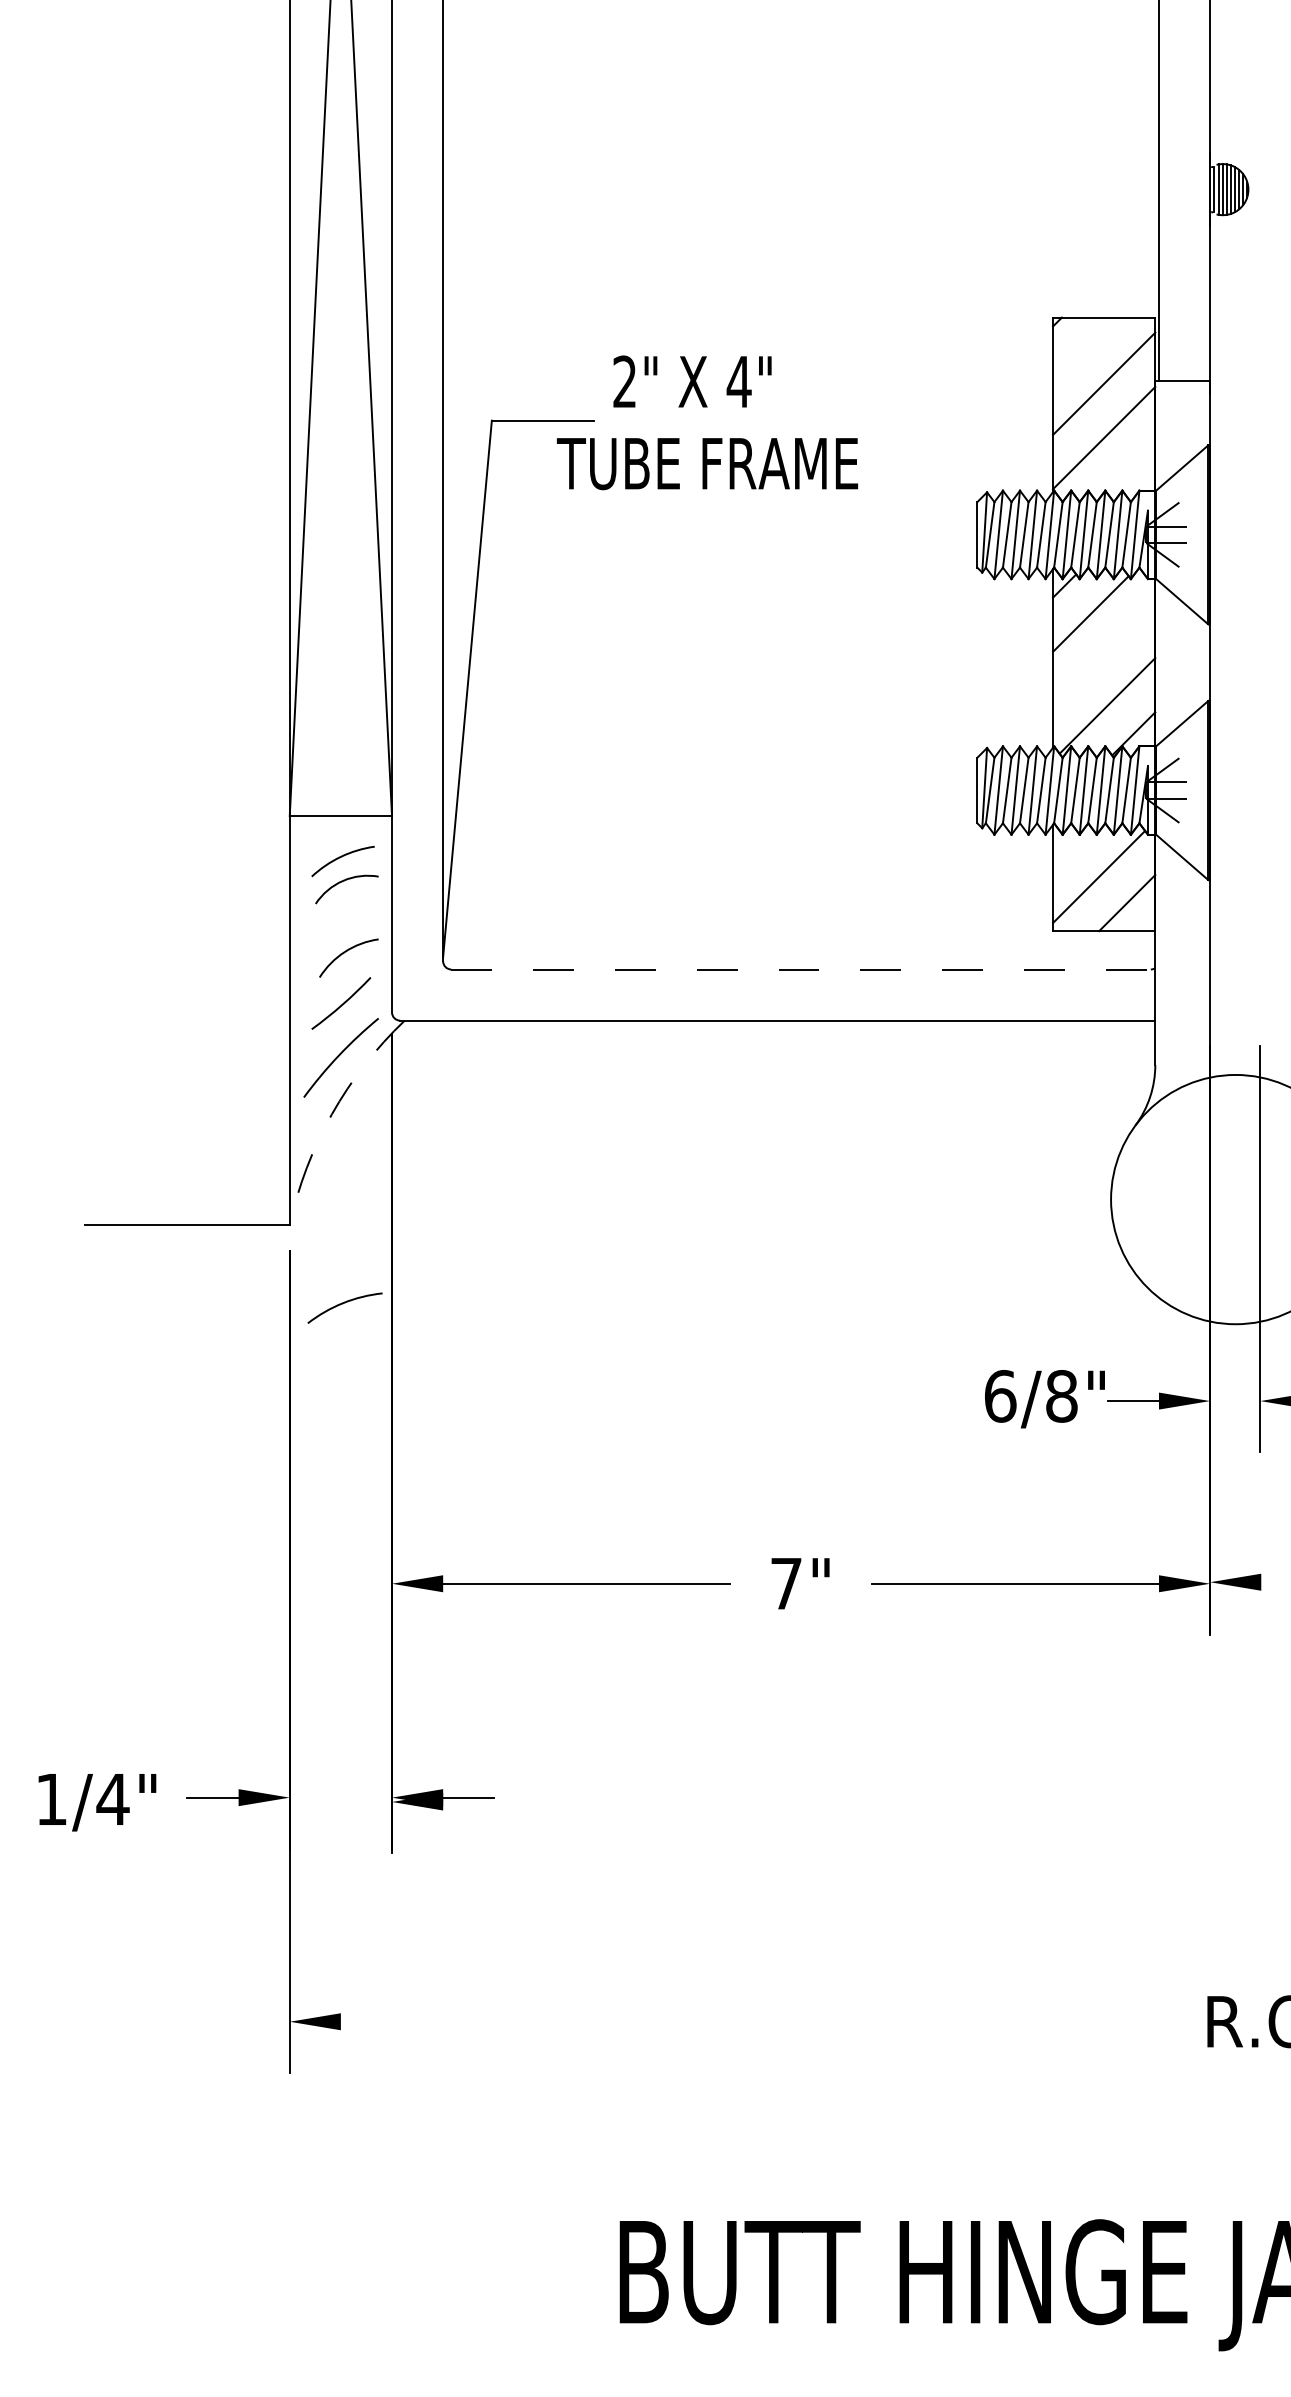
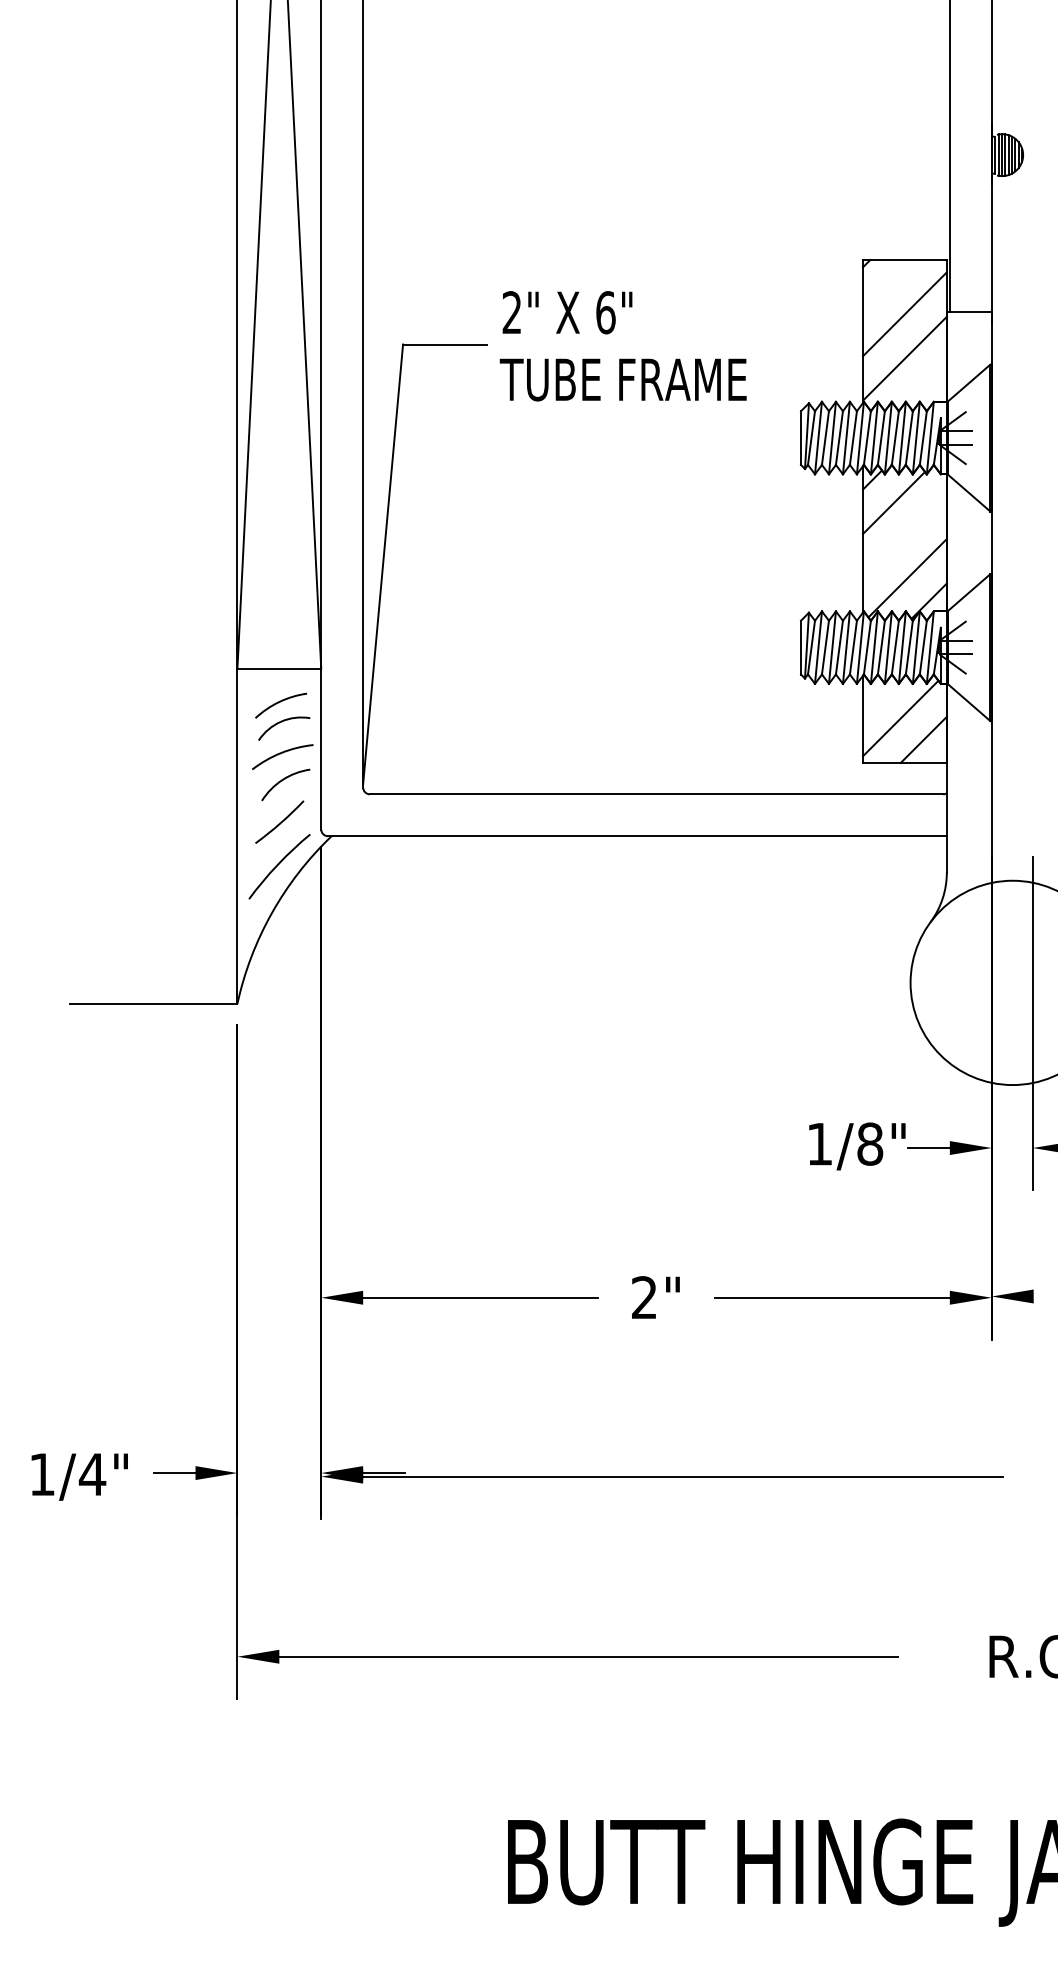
text: (738, 381) -> (605, 312), 4" -> 6"
text: (707, 464) -> (623, 380), moved
line: (801, 969) -> (656, 794), dashed -> solid
arc: (331, 1114) -> (271, 913), dashed -> solid
arc: (342, 1304) -> (280, 754), moved
text: (1000, 1396) -> (819, 1144), 6/8" -> 1/8"
text: (786, 1583) -> (644, 1297), 7" -> 2"
line: (833, 1802) -> (683, 1477), added
line: (717, 2021) -> (588, 1656), added

